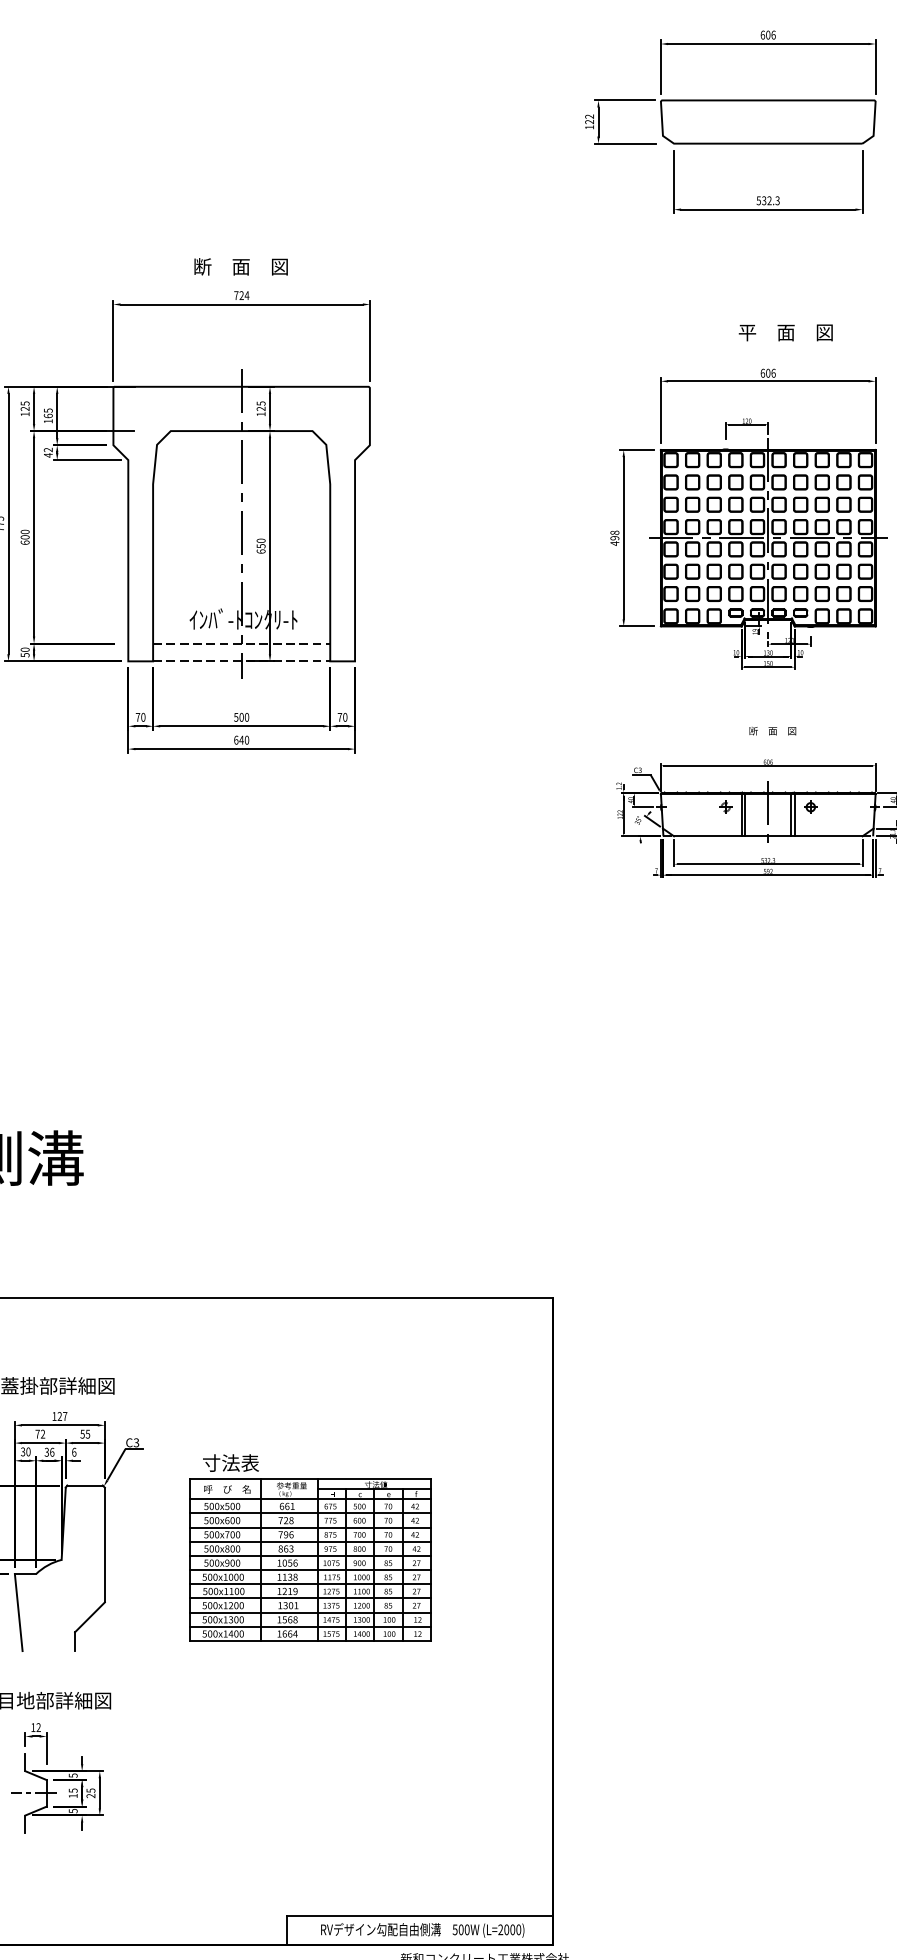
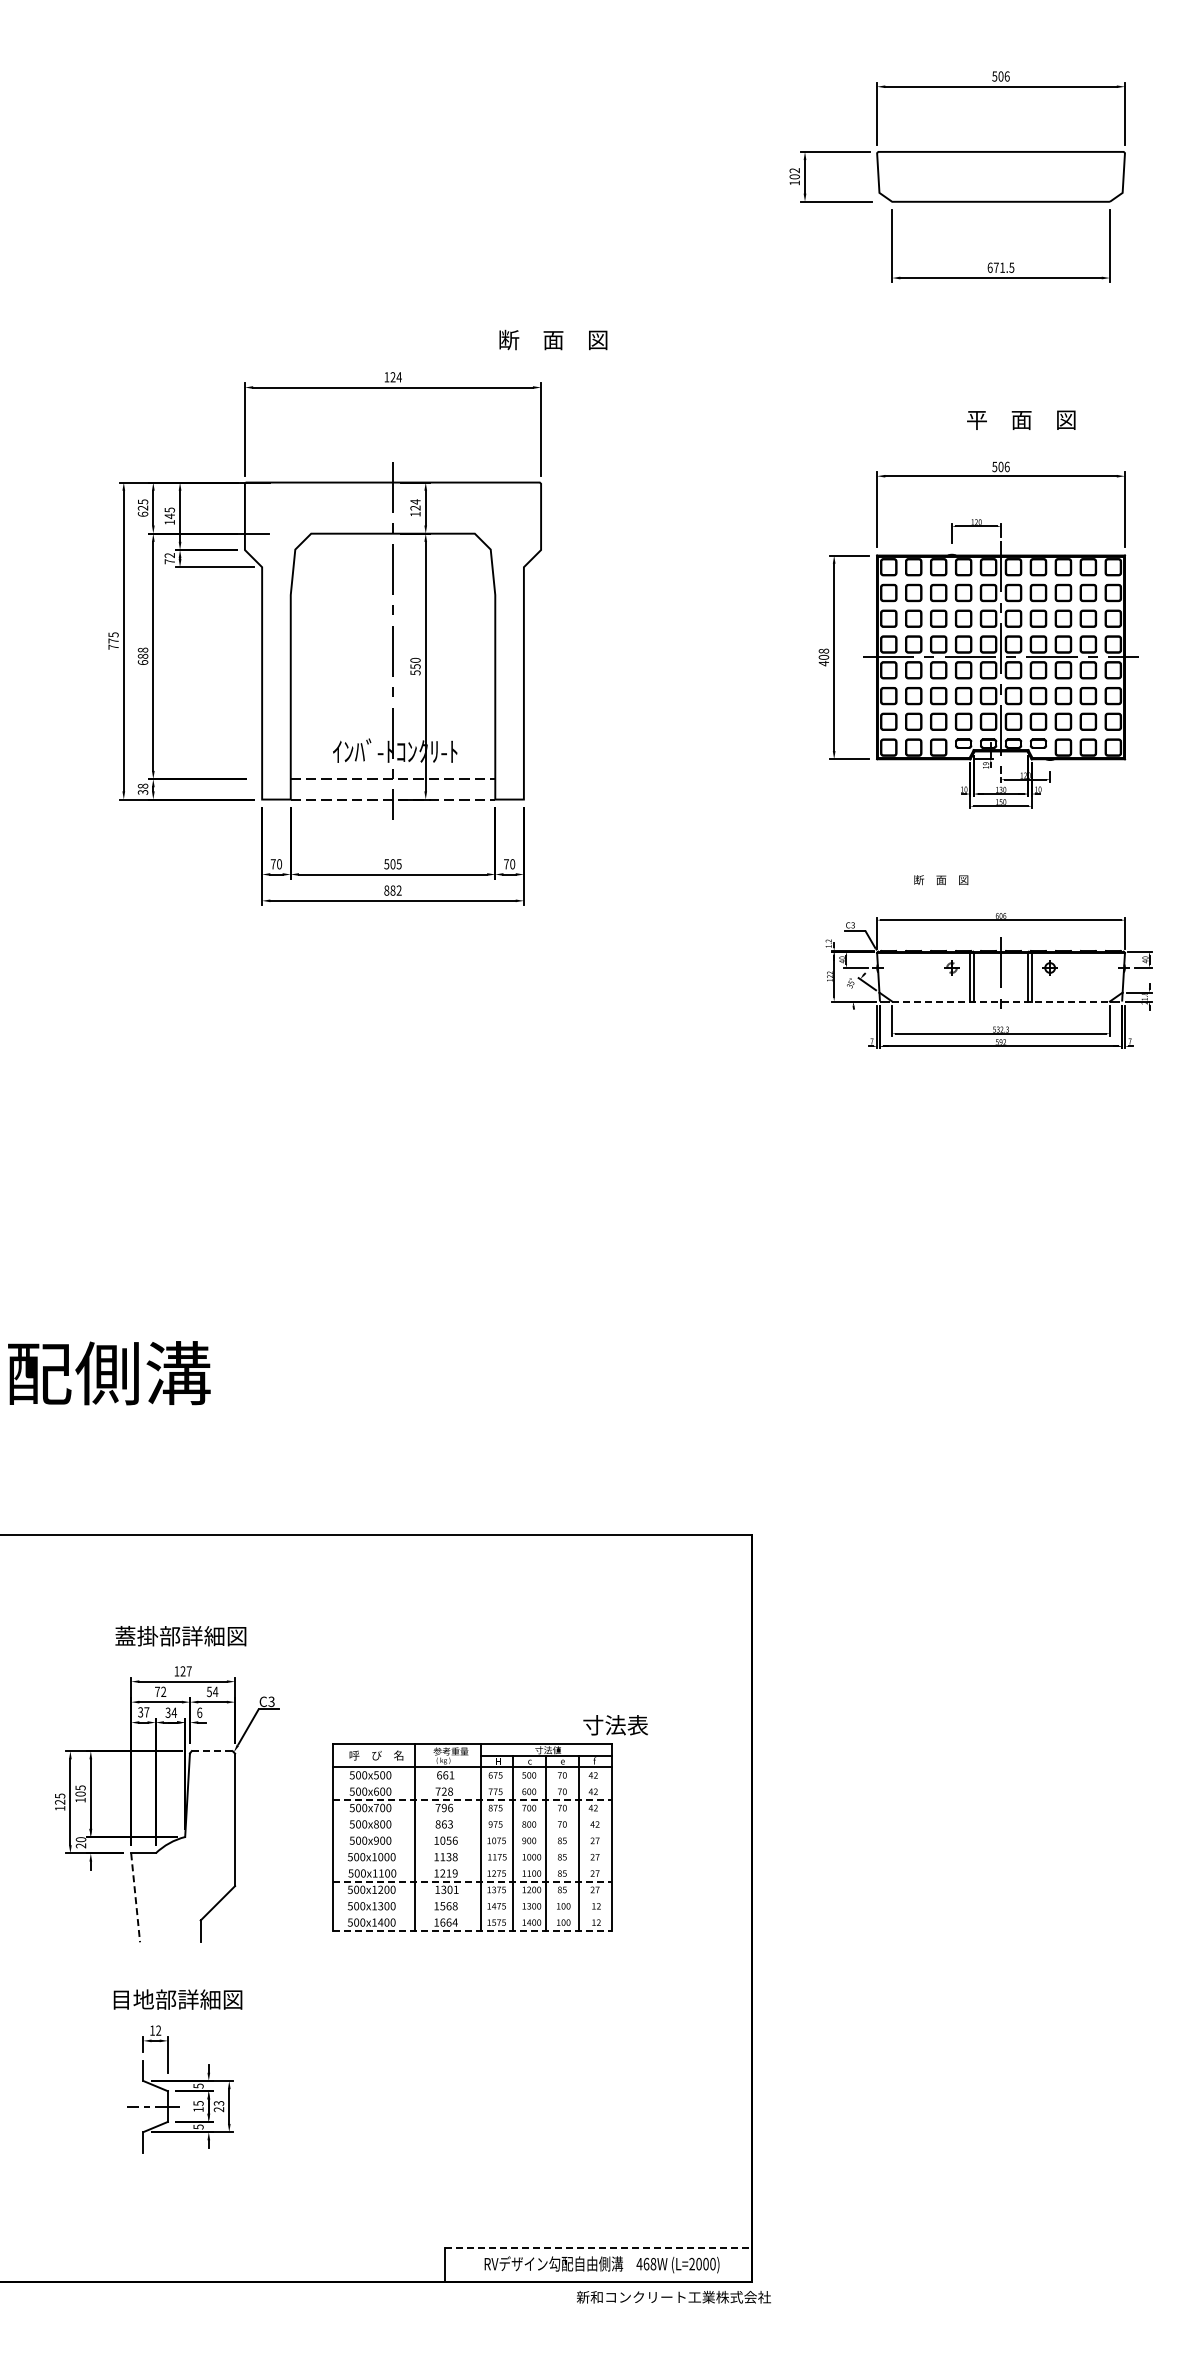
text: (762, 35) -> (994, 76), 606 -> 506
text: (589, 121) -> (794, 176), 122 -> 102
text: (767, 200) -> (1000, 267), 532.3 -> 671.5
text: (241, 266) -> (553, 339), moved
text: (236, 295) -> (386, 377), 724 -> 124
text: (762, 372) -> (994, 466), 606 -> 506
text: (261, 403) -> (415, 501), 125 -> 124
text: (24, 413) -> (142, 513), 125 -> 625
text: (48, 416) -> (169, 516), 165 -> 145
text: (48, 455) -> (169, 561), 42 -> 72
text: (24, 533) -> (142, 652), 600 -> 688
text: (615, 538) -> (824, 657), 498 -> 408
text: (261, 551) -> (415, 672), 650 -> 550
text: (24, 651) -> (142, 788), 50 -> 38
text: (246, 717) -> (398, 864), 500 -> 505
text: (773, 731) -> (941, 880), moved
text: (241, 740) -> (392, 890), 640 -> 882
line: (768, 836) -> (1001, 1001), solid -> dashed
text: (87, 1433) -> (215, 1691), 55 -> 54
text: (28, 1452) -> (146, 1712), 30 -> 37
text: (52, 1452) -> (174, 1712), 36 -> 34
text: (230, 1463) -> (615, 1725), moved
line: (85, 1485) -> (212, 1751), solid -> dashed
line: (310, 1513) -> (472, 1783), removed
line: (310, 1527) -> (472, 1799), solid -> dashed
line: (310, 1542) -> (472, 1816), removed
line: (310, 1555) -> (472, 1832), removed
line: (310, 1569) -> (472, 1848), removed
line: (310, 1584) -> (472, 1865), removed
line: (310, 1598) -> (472, 1881), solid -> dashed
line: (18, 1612) -> (135, 1897), solid -> dashed
line: (310, 1612) -> (472, 1897), removed
line: (310, 1627) -> (472, 1914), removed
line: (310, 1640) -> (472, 1930), solid -> dashed
text: (90, 1790) -> (218, 2103), 25 -> 23
line: (420, 1915) -> (599, 2247), solid -> dashed
text: (461, 1929) -> (646, 2263), 500W -> 468W

